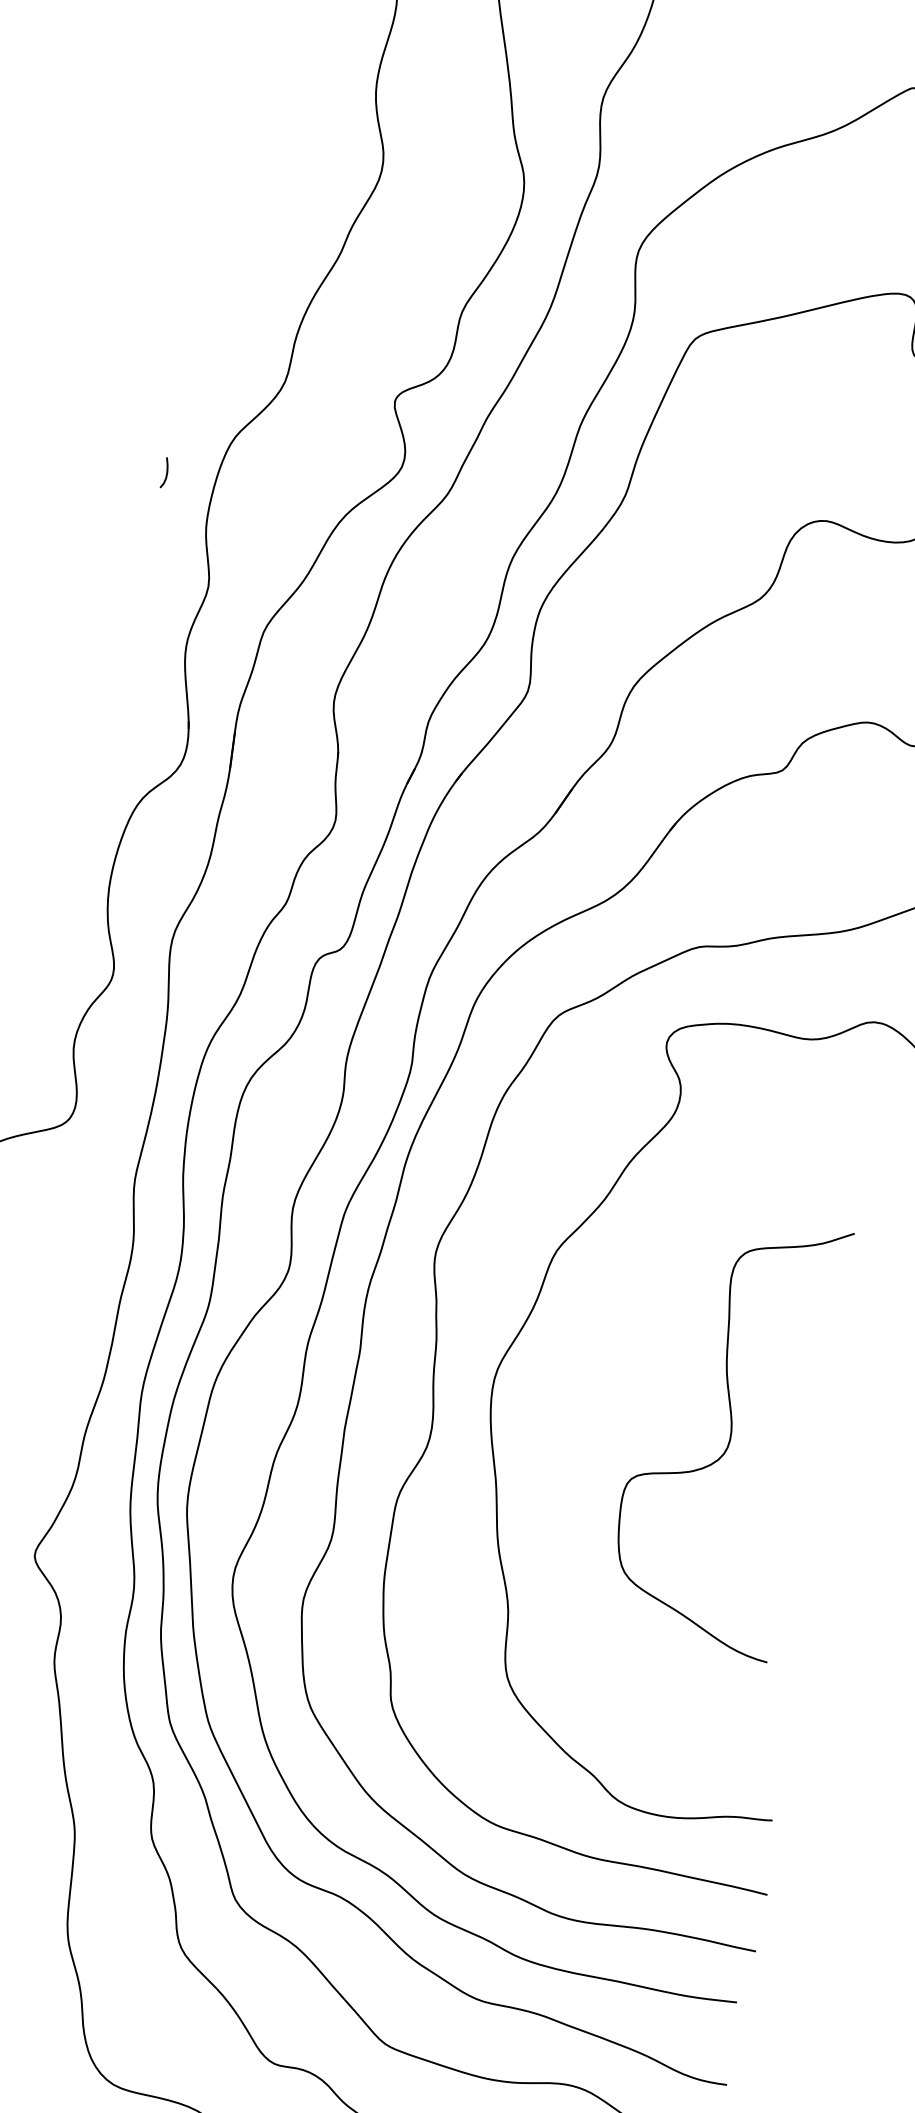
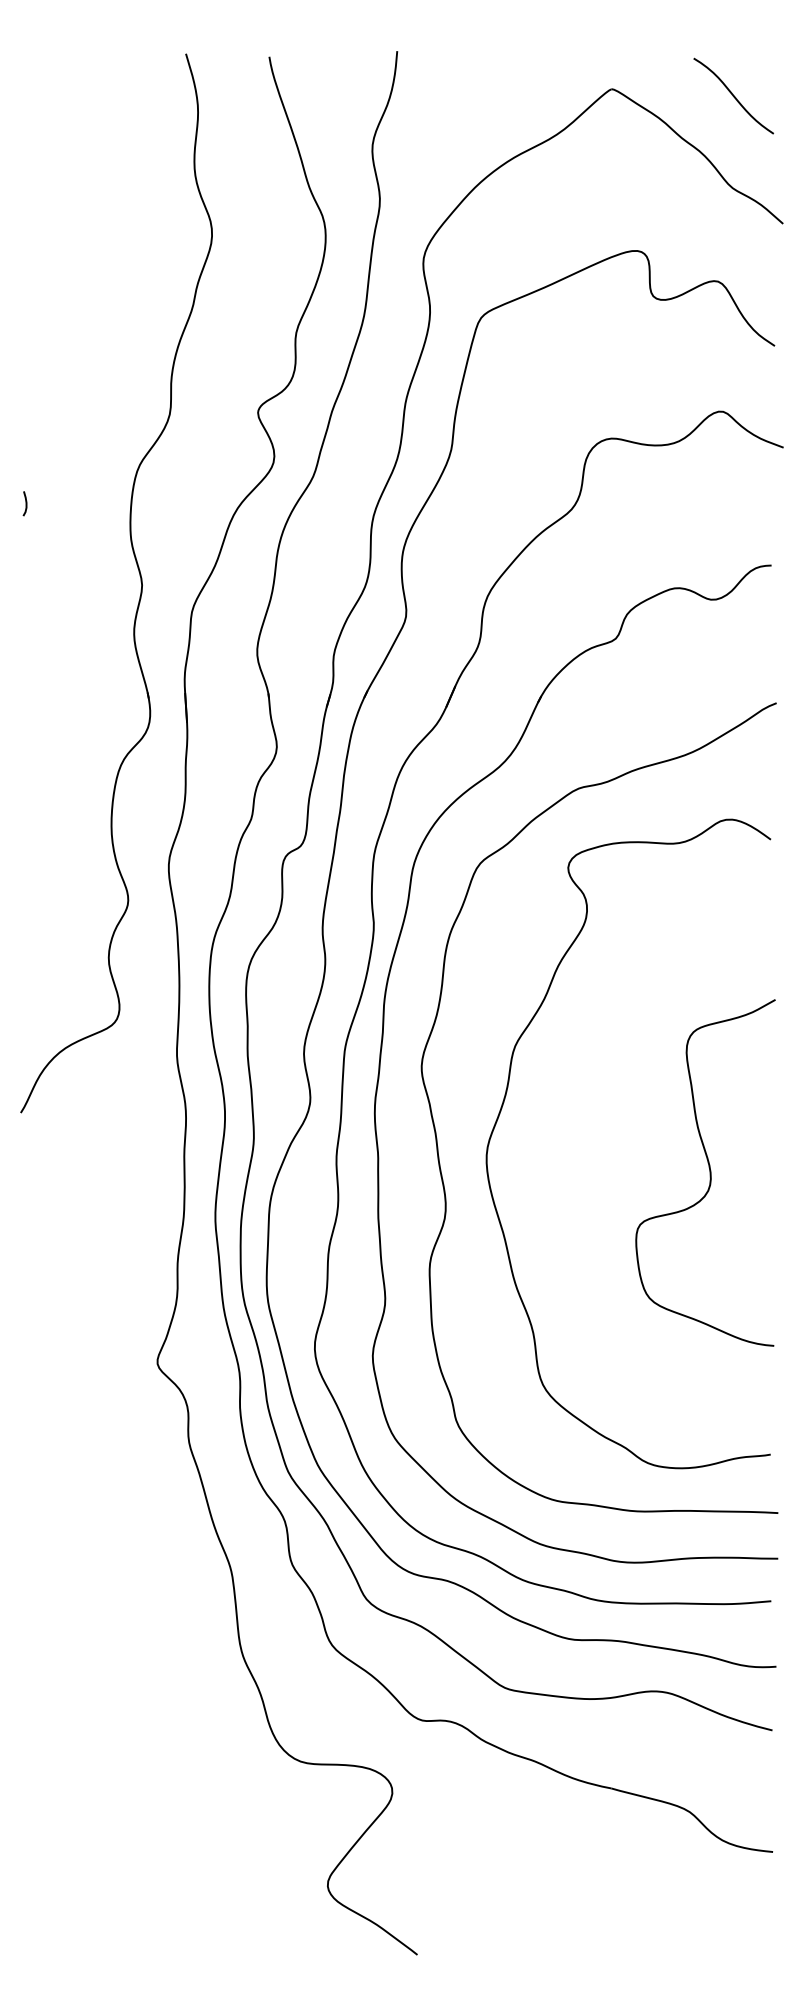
curve: (165, 472) -> (25, 503), moved
curve: (730, 1431) -> (709, 1172), moved

